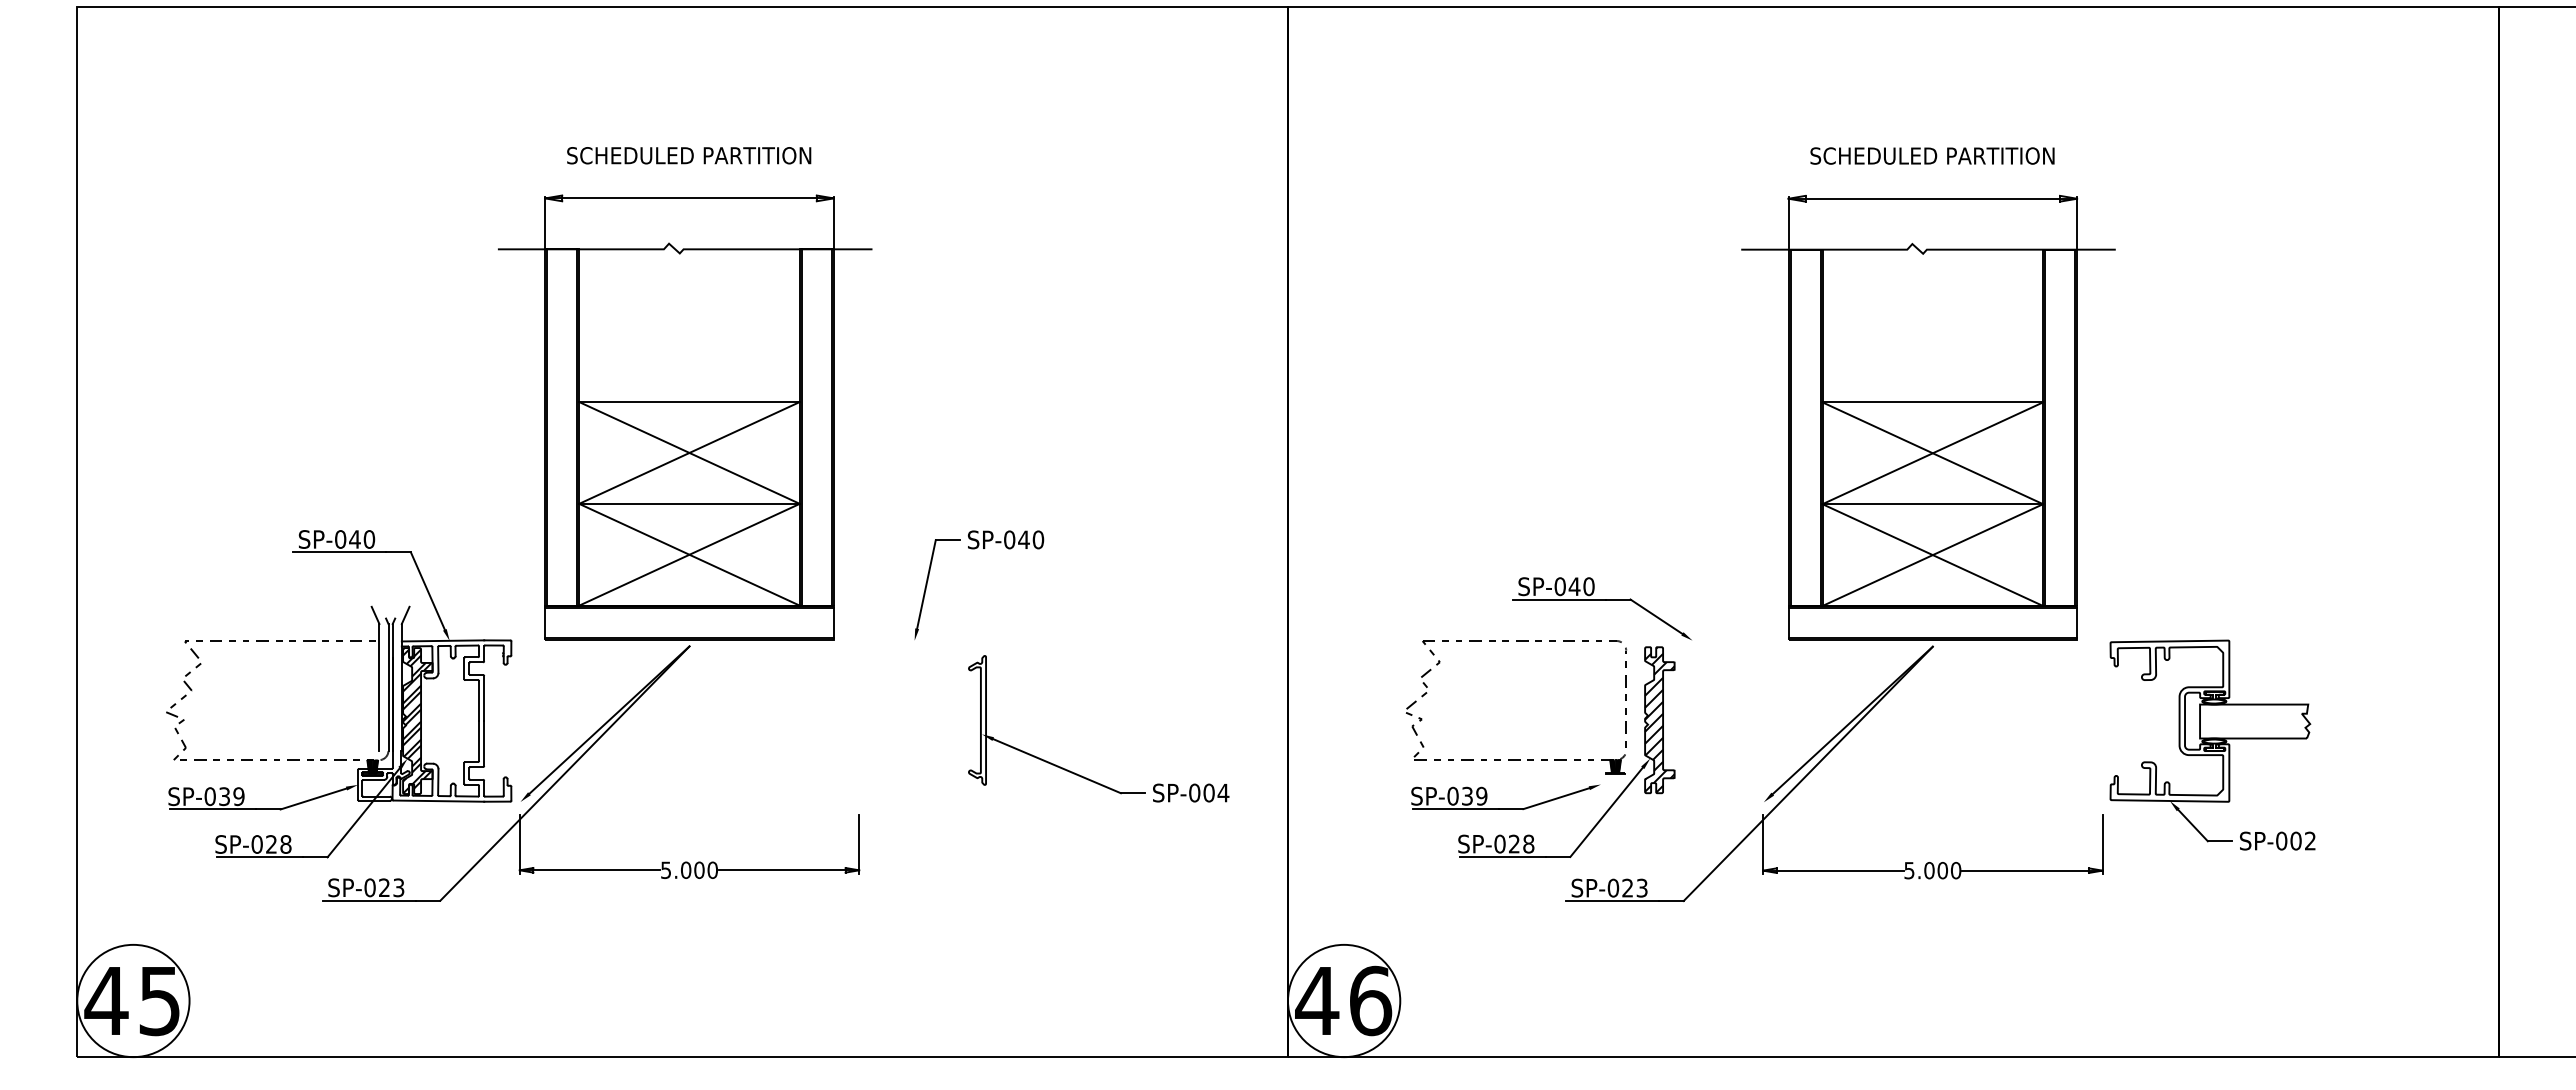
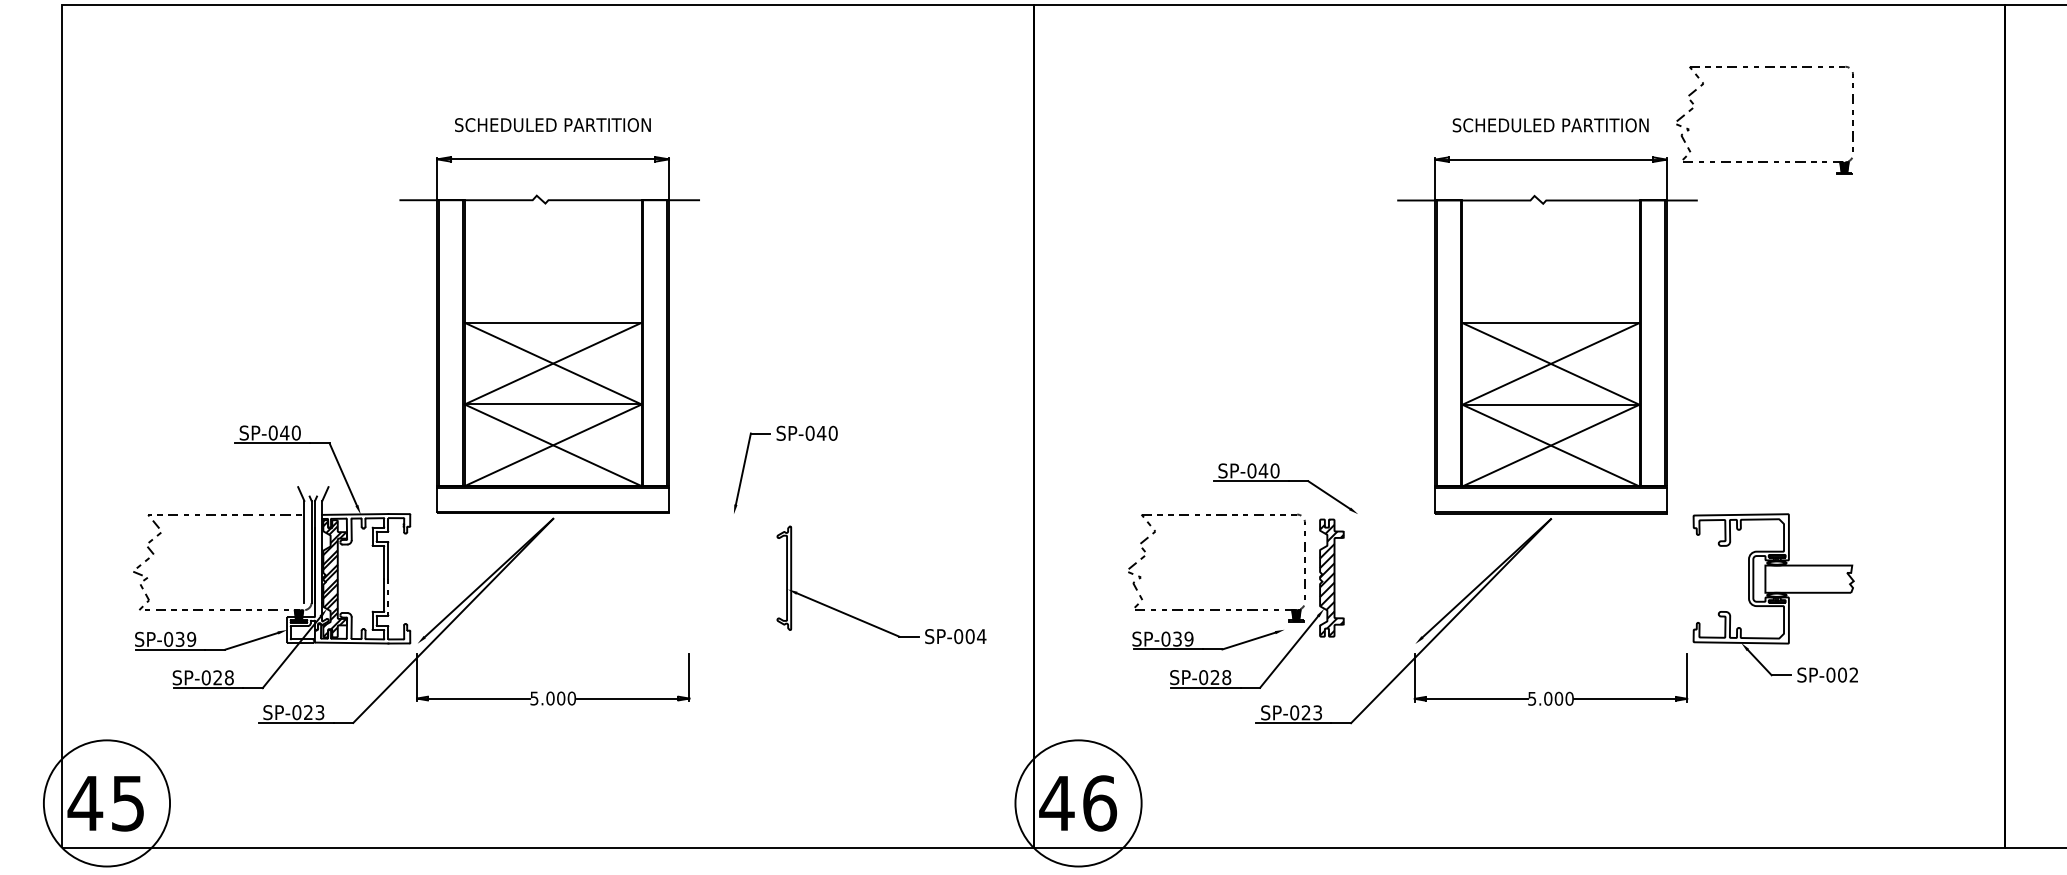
part: (2199, 201) -> (1764, 161), added
line: (484, 744) -> (388, 597), solid -> dashed
circle: (133, 1000) -> (107, 803), size x1.4
circle: (1344, 1000) -> (1078, 803), size x1.4

